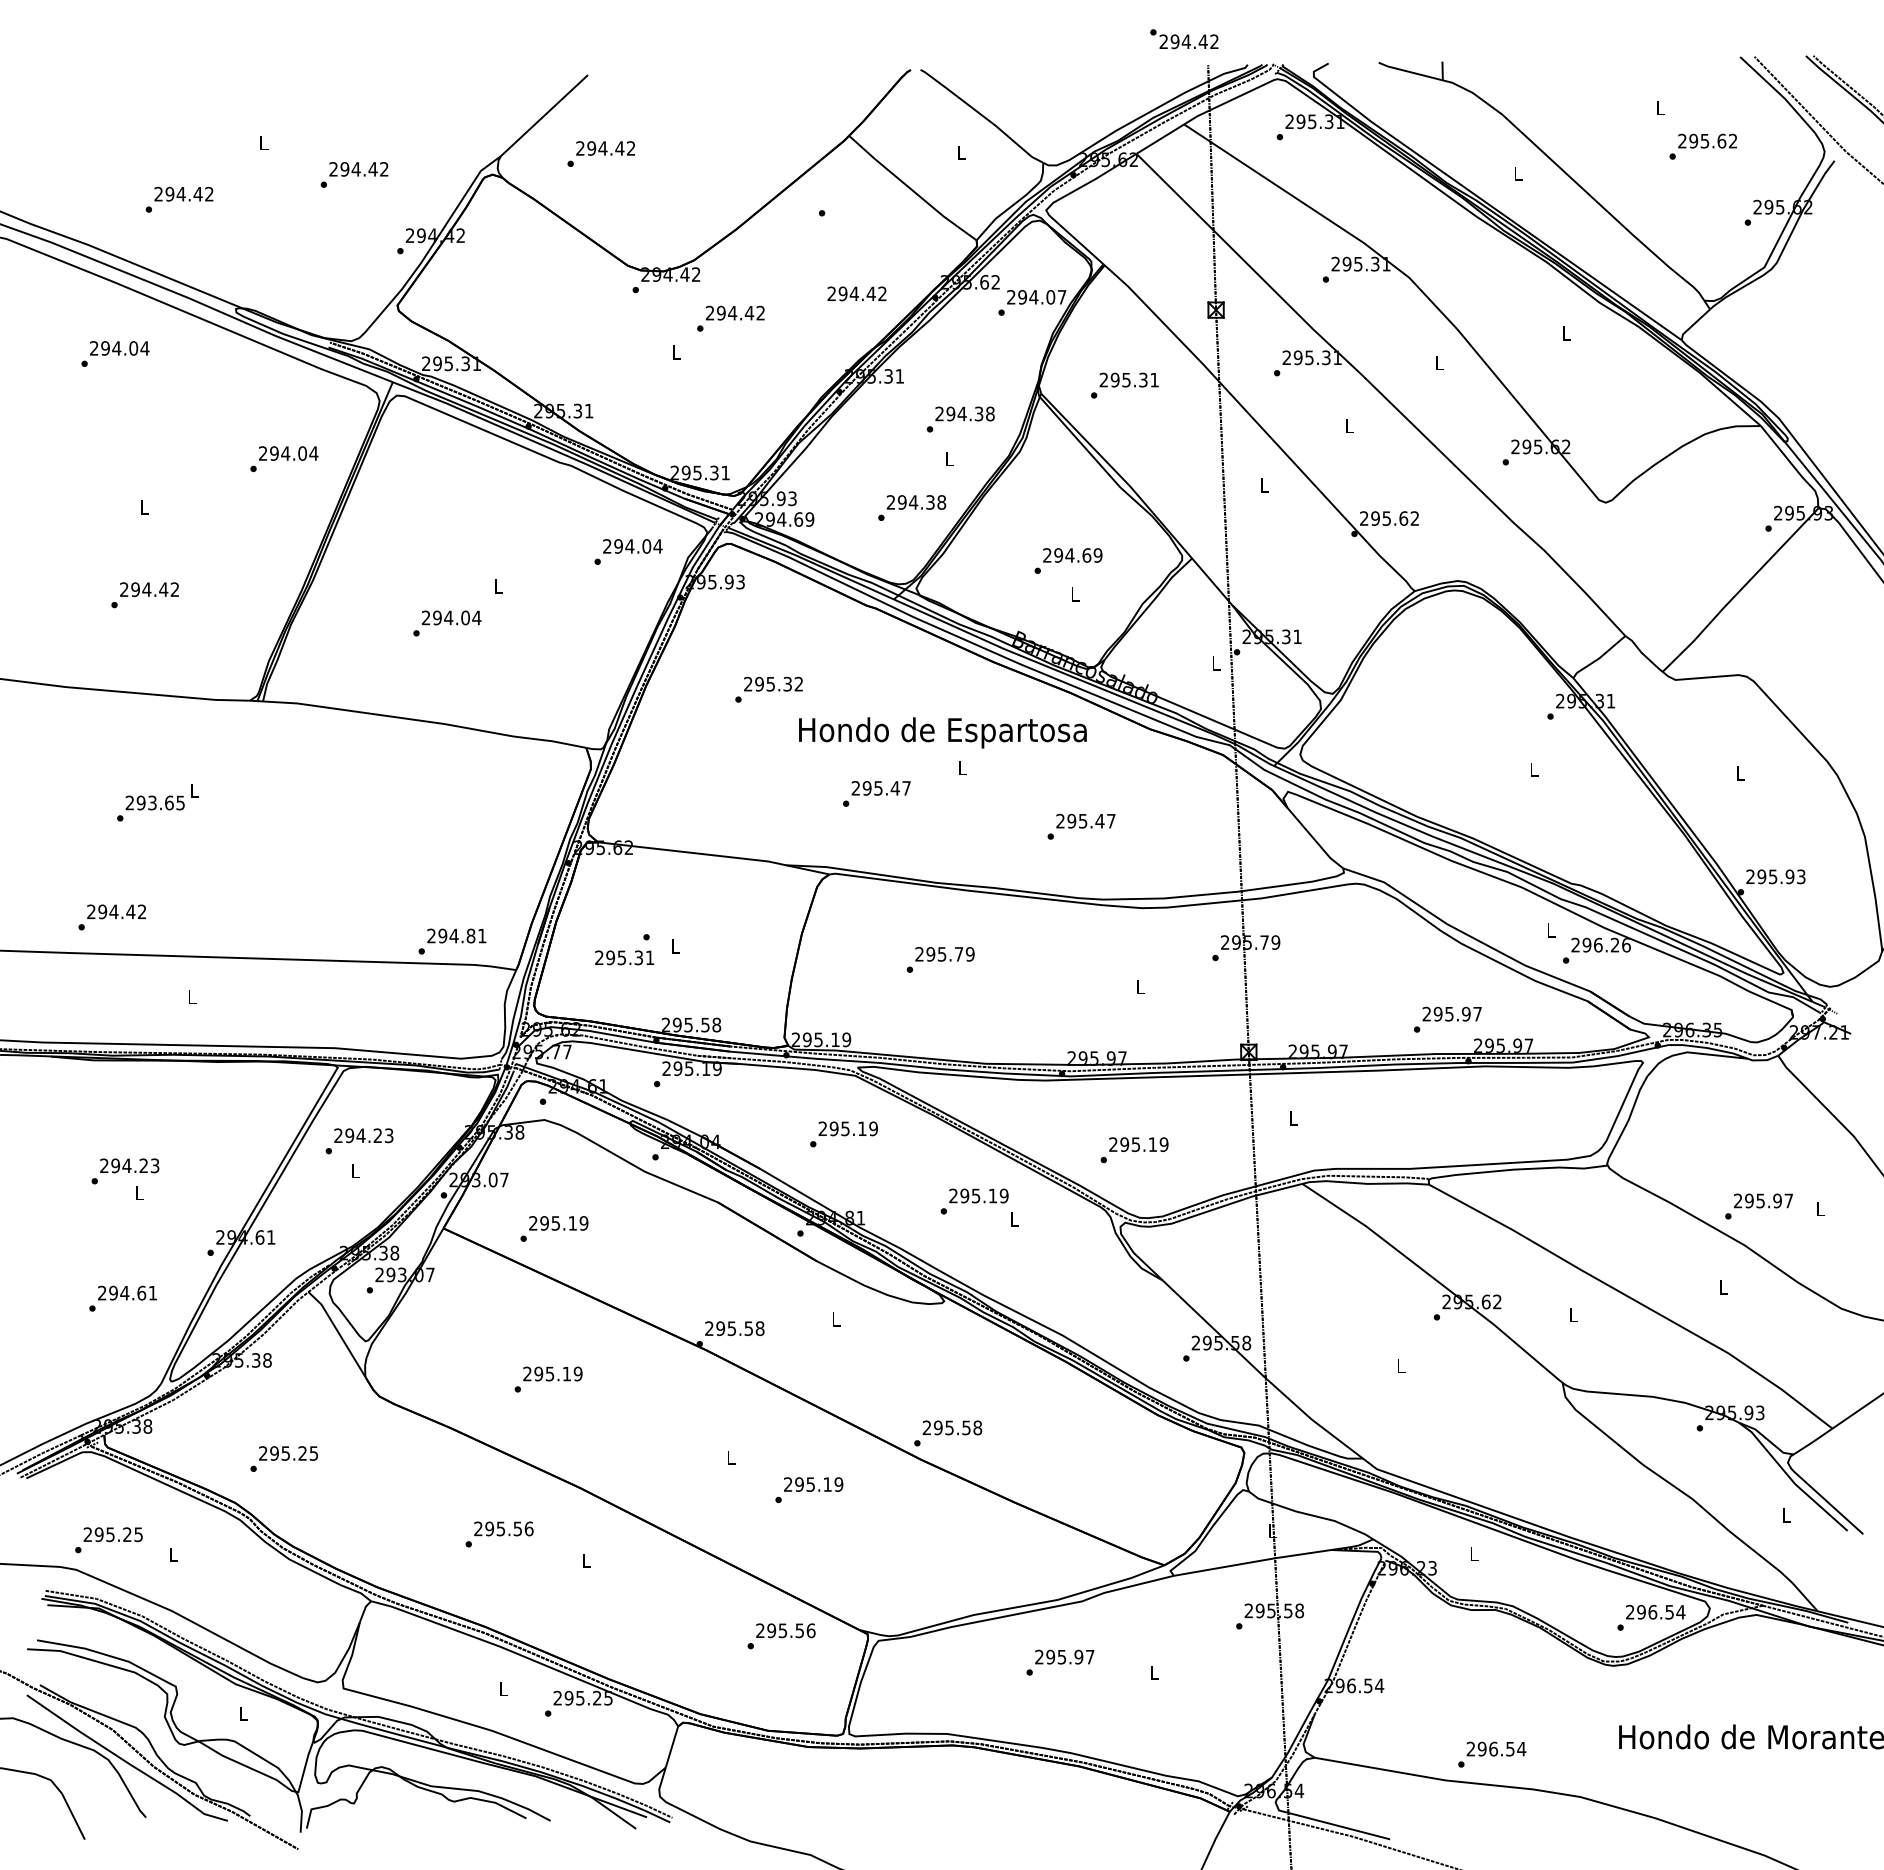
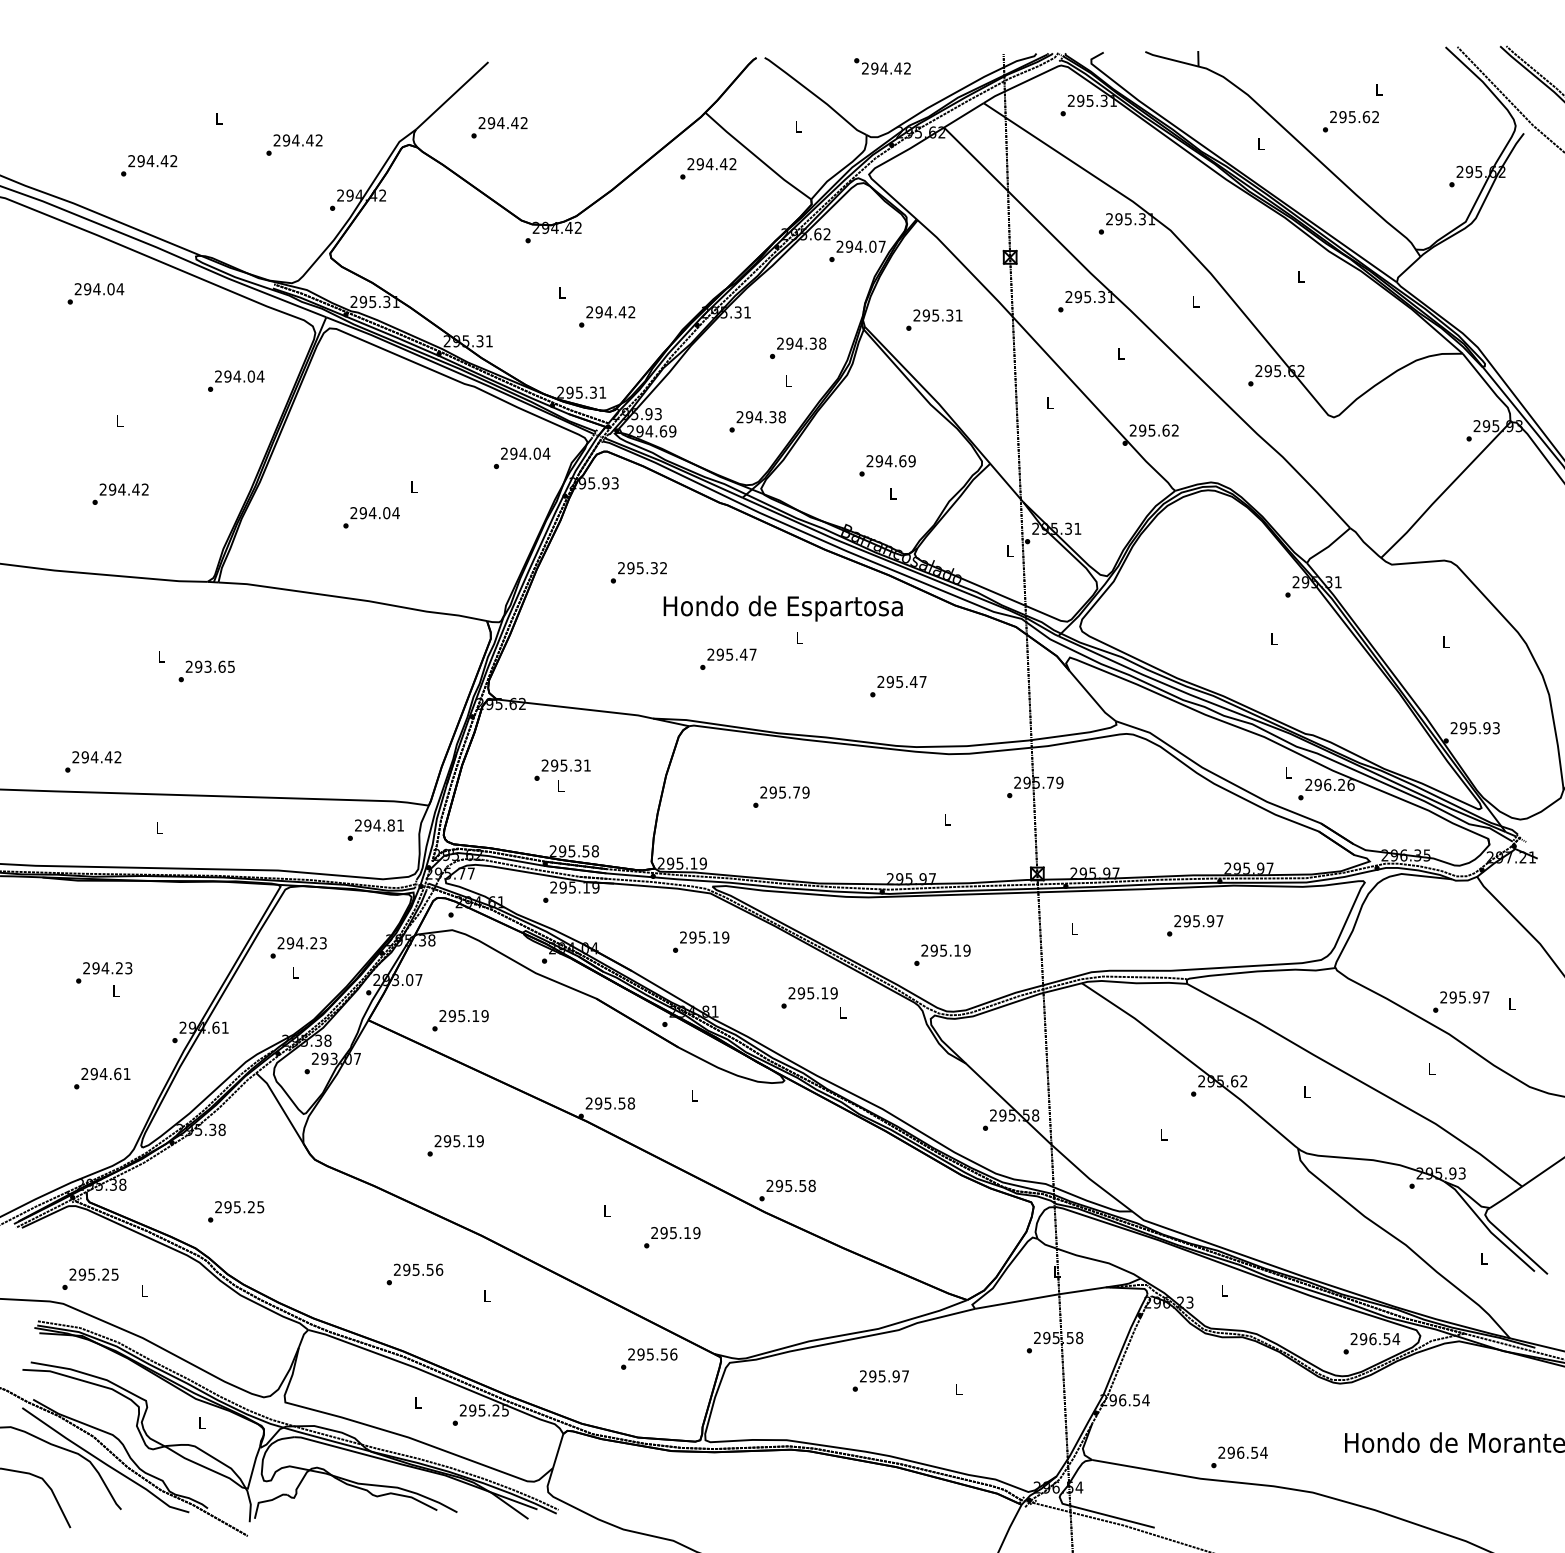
text: (1184, 39) -> (882, 66), moved
text: (1702, 146) -> (1350, 121), moved
text: (856, 293) -> (711, 163), moved
text: (730, 318) -> (606, 316), moved
text: (150, 808) -> (206, 671), moved
text: (452, 941) -> (375, 830), moved
text: (624, 957) -> (566, 765), moved
text: (1447, 1019) -> (1194, 925), moved

